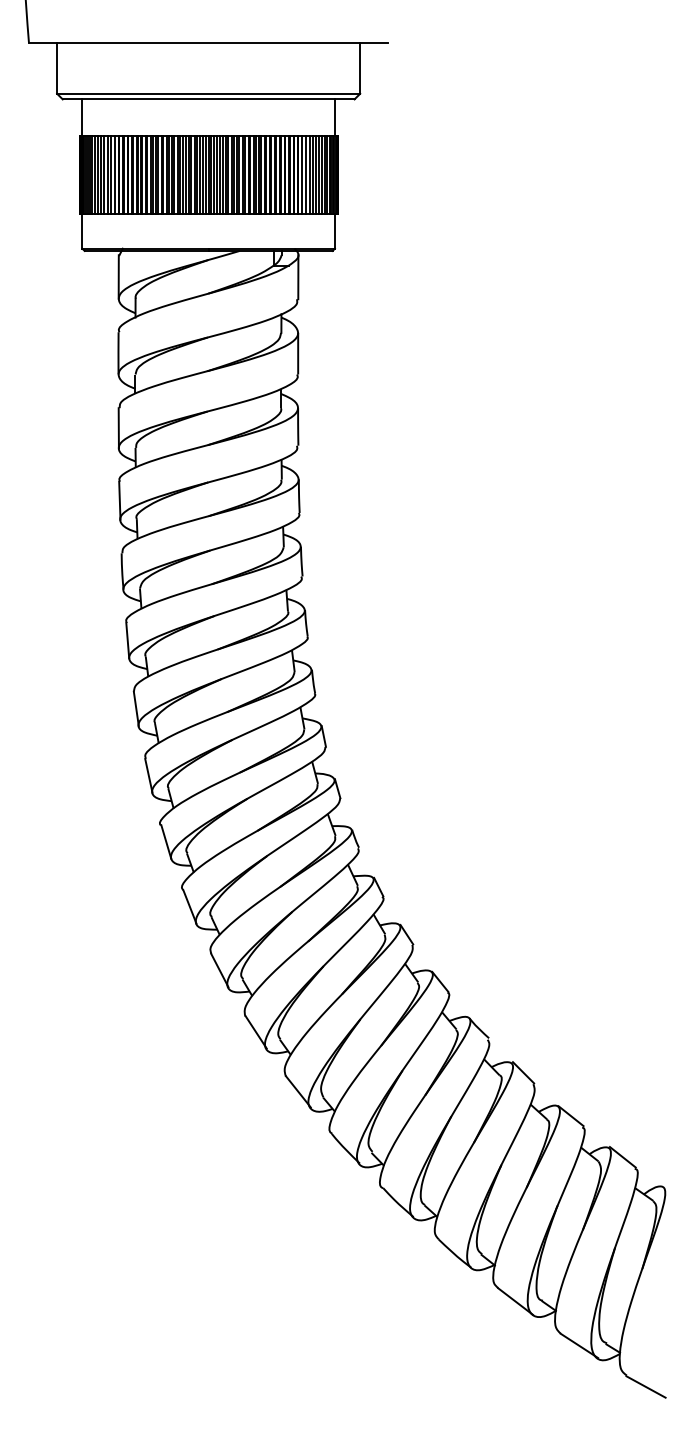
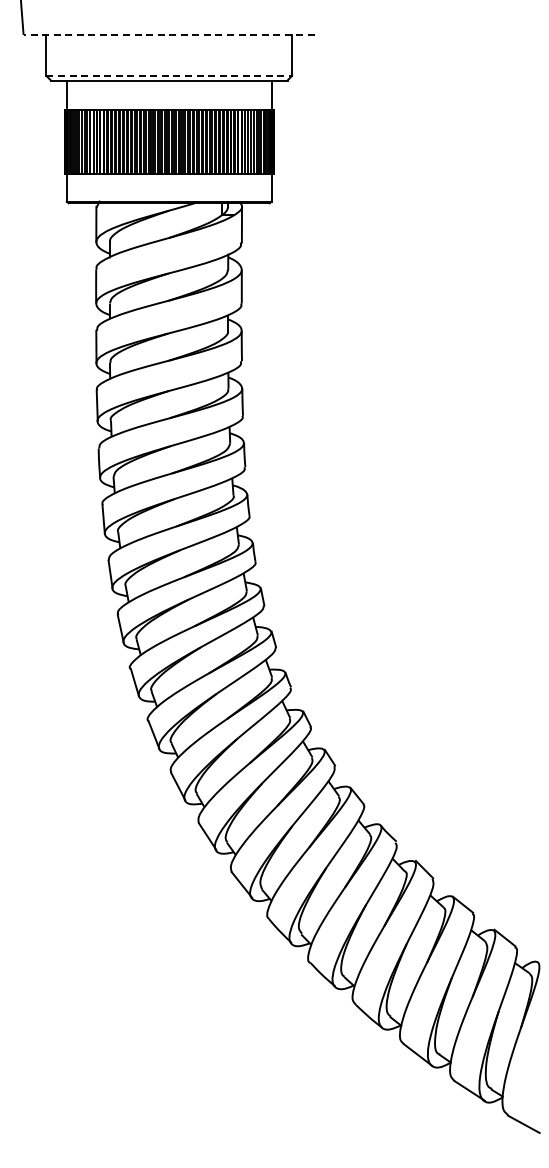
line: (208, 43) -> (169, 35), solid -> dashed
line: (208, 93) -> (169, 75), solid -> dashed

